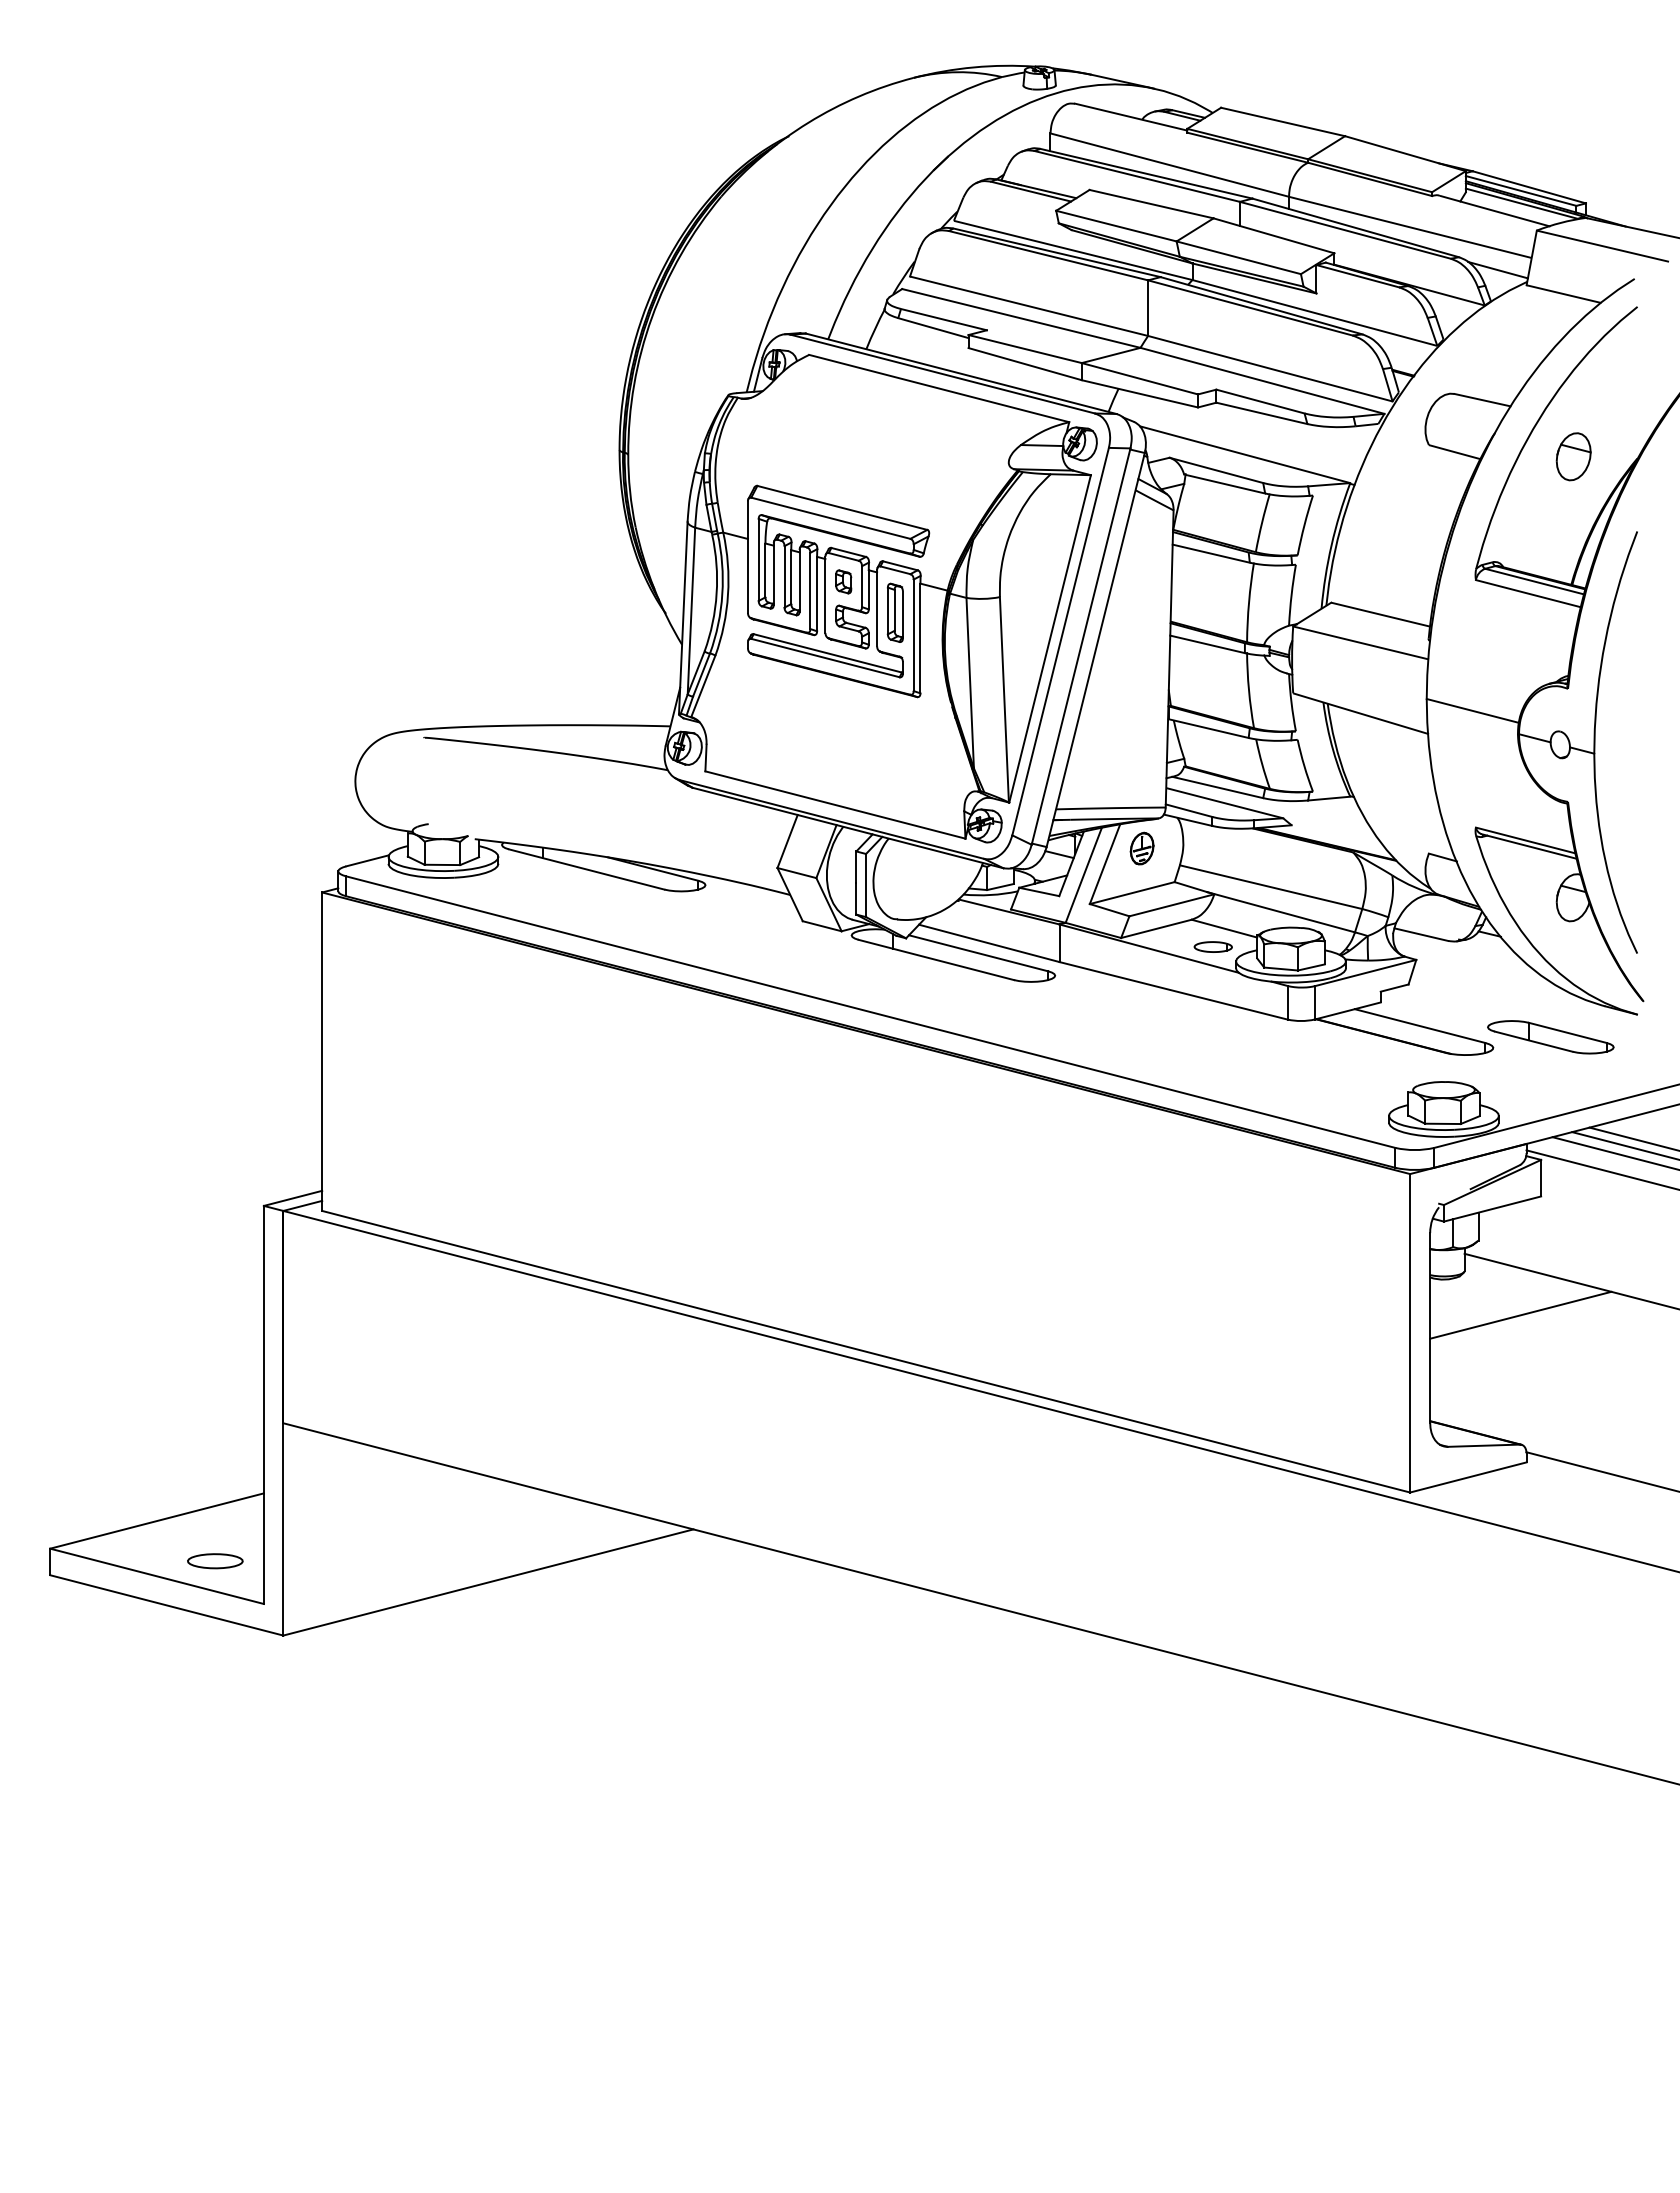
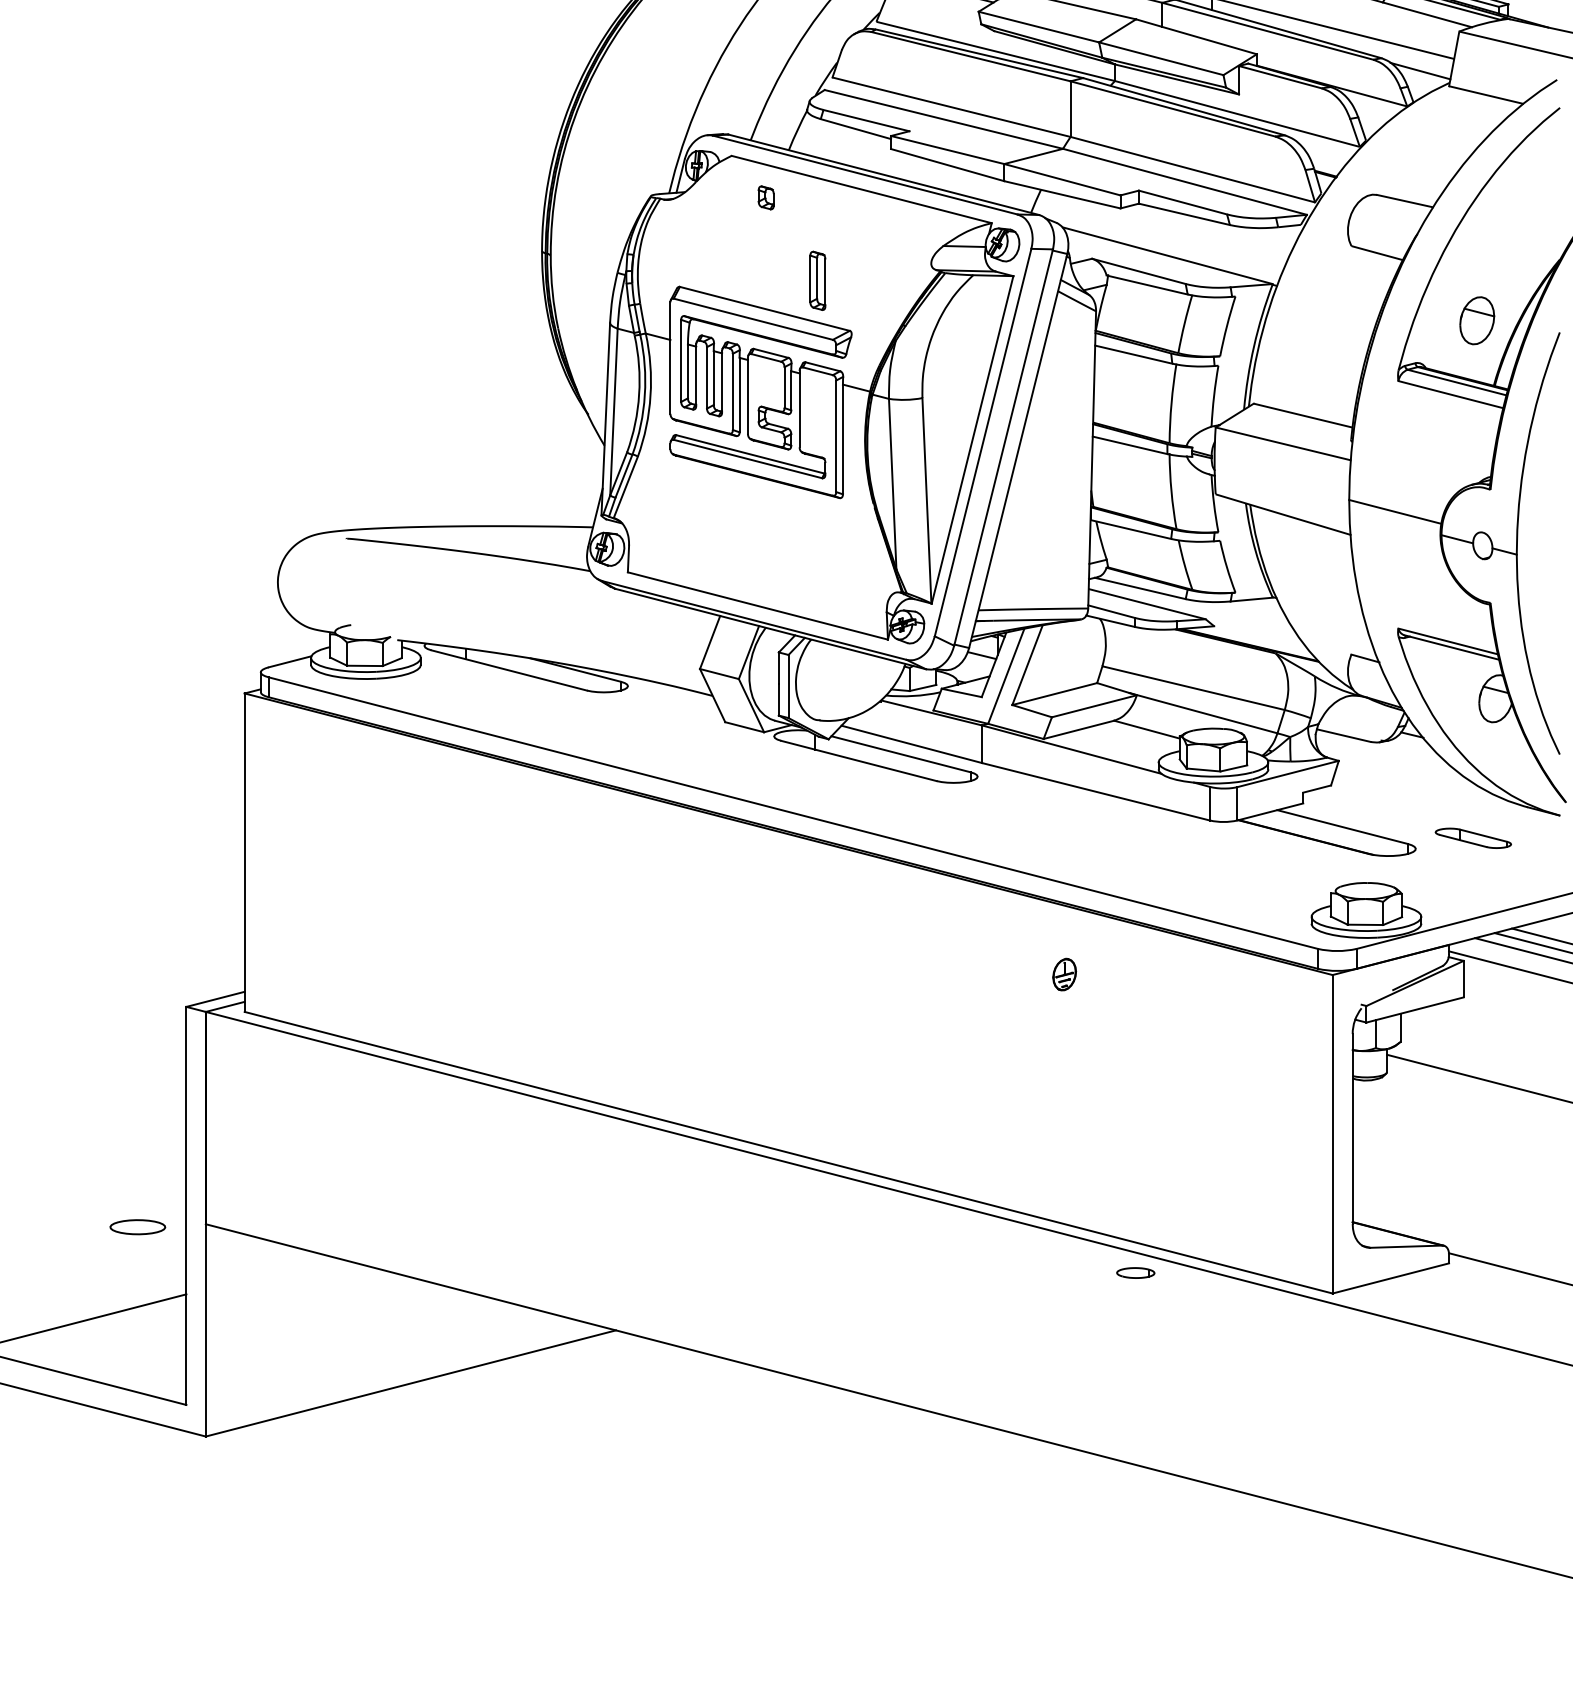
part: (1573, 456) -> (1477, 320), moved
part: (843, 581) -> (766, 197), moved
part: (894, 612) -> (817, 280), moved
part: (1141, 848) -> (1064, 974), moved
part: (1212, 946) -> (1135, 1272), moved
part: (1550, 1037) -> (1473, 838), size x0.6
line: (1520, 1314) -> (1443, 1115), removed
part: (215, 1561) -> (138, 1227), moved

